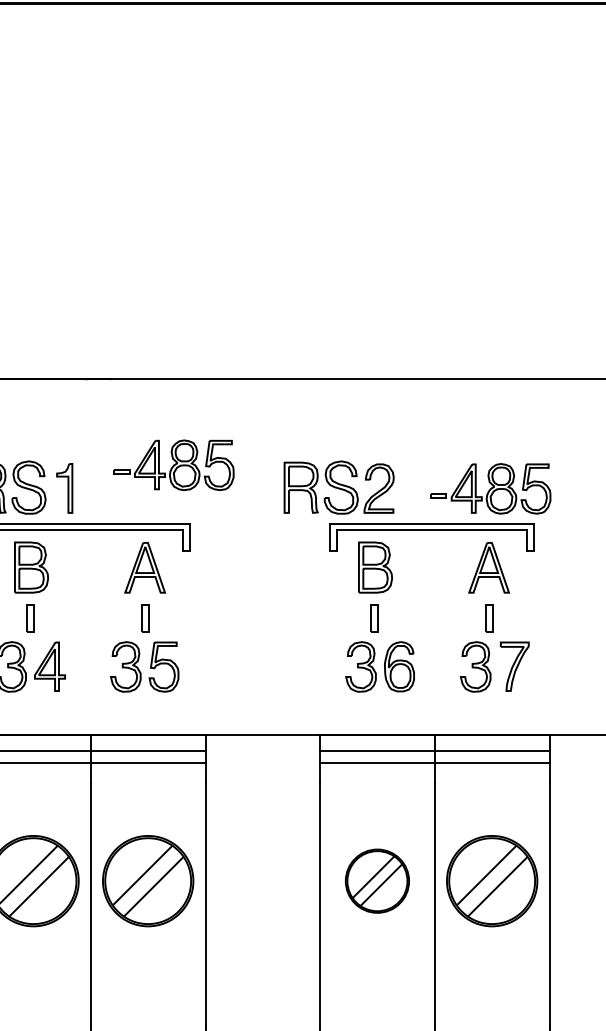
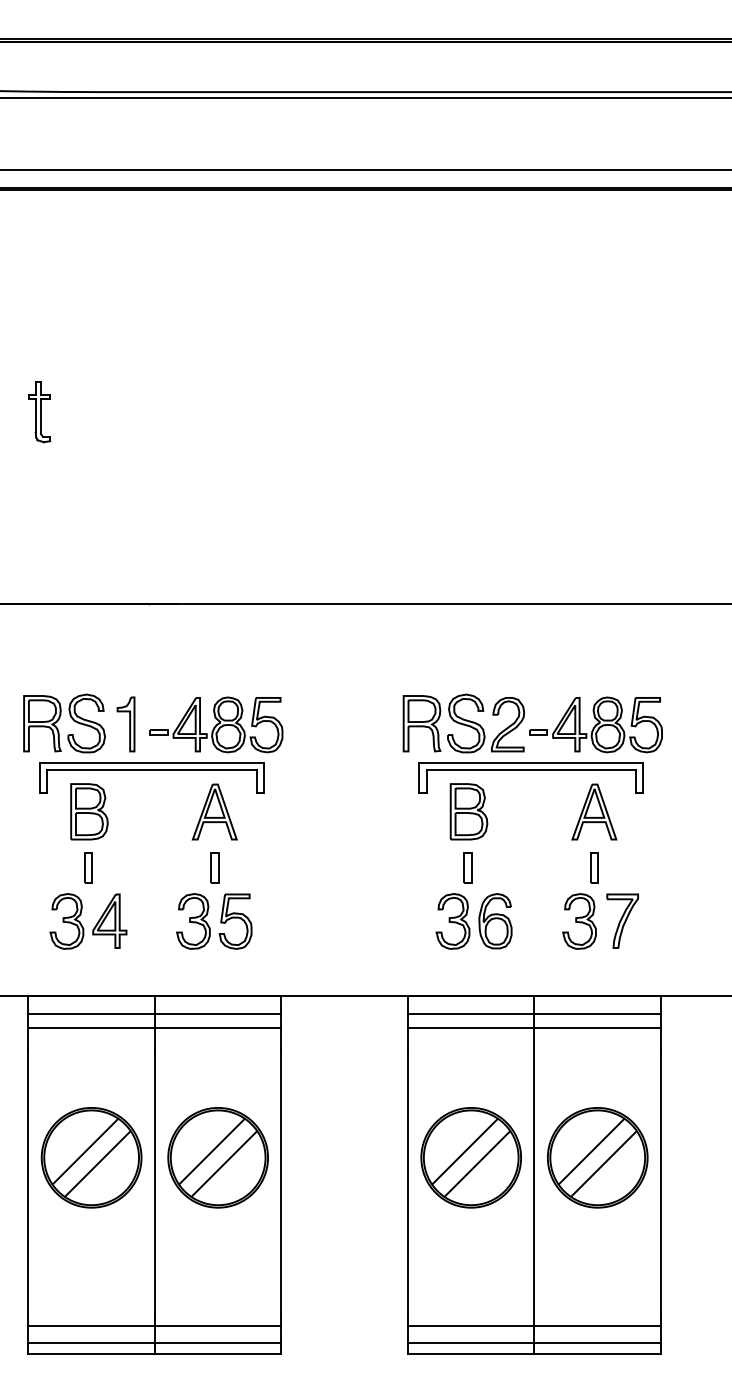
part: (173, 464) -> (216, 724), moved
part: (338, 487) -> (463, 723), moved
part: (376, 880) -> (470, 1157), size x1.43

